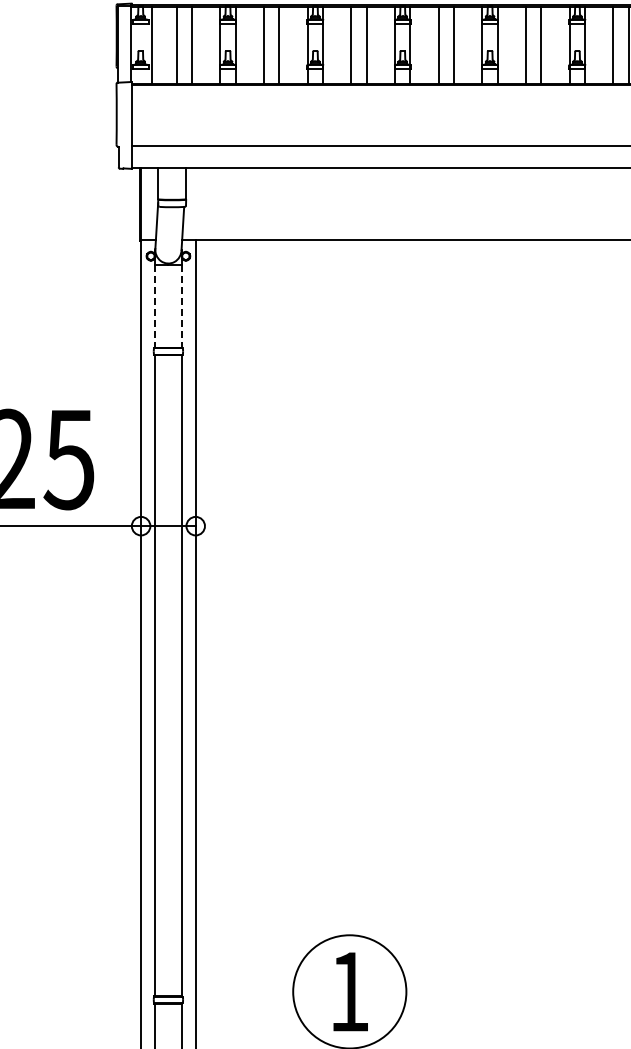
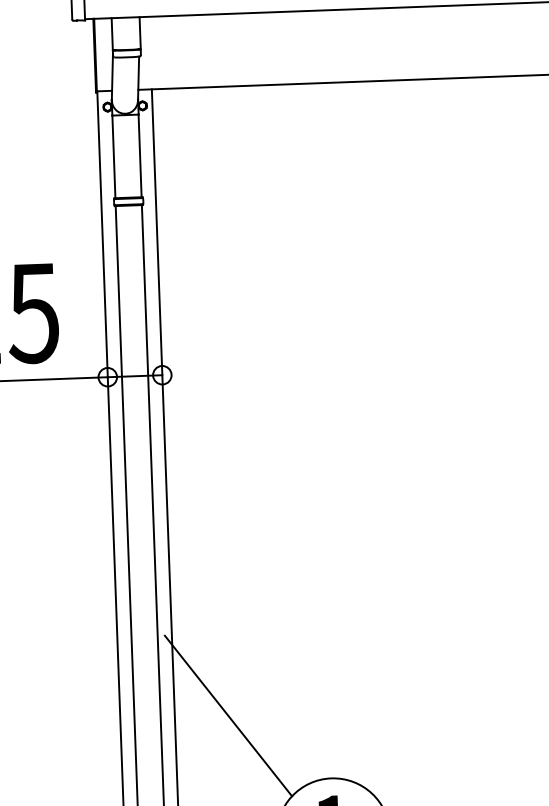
line: (155, 306) -> (114, 157), dashed -> solid
line: (181, 306) -> (140, 156), dashed -> solid
line: (248, 868) -> (227, 715), added

